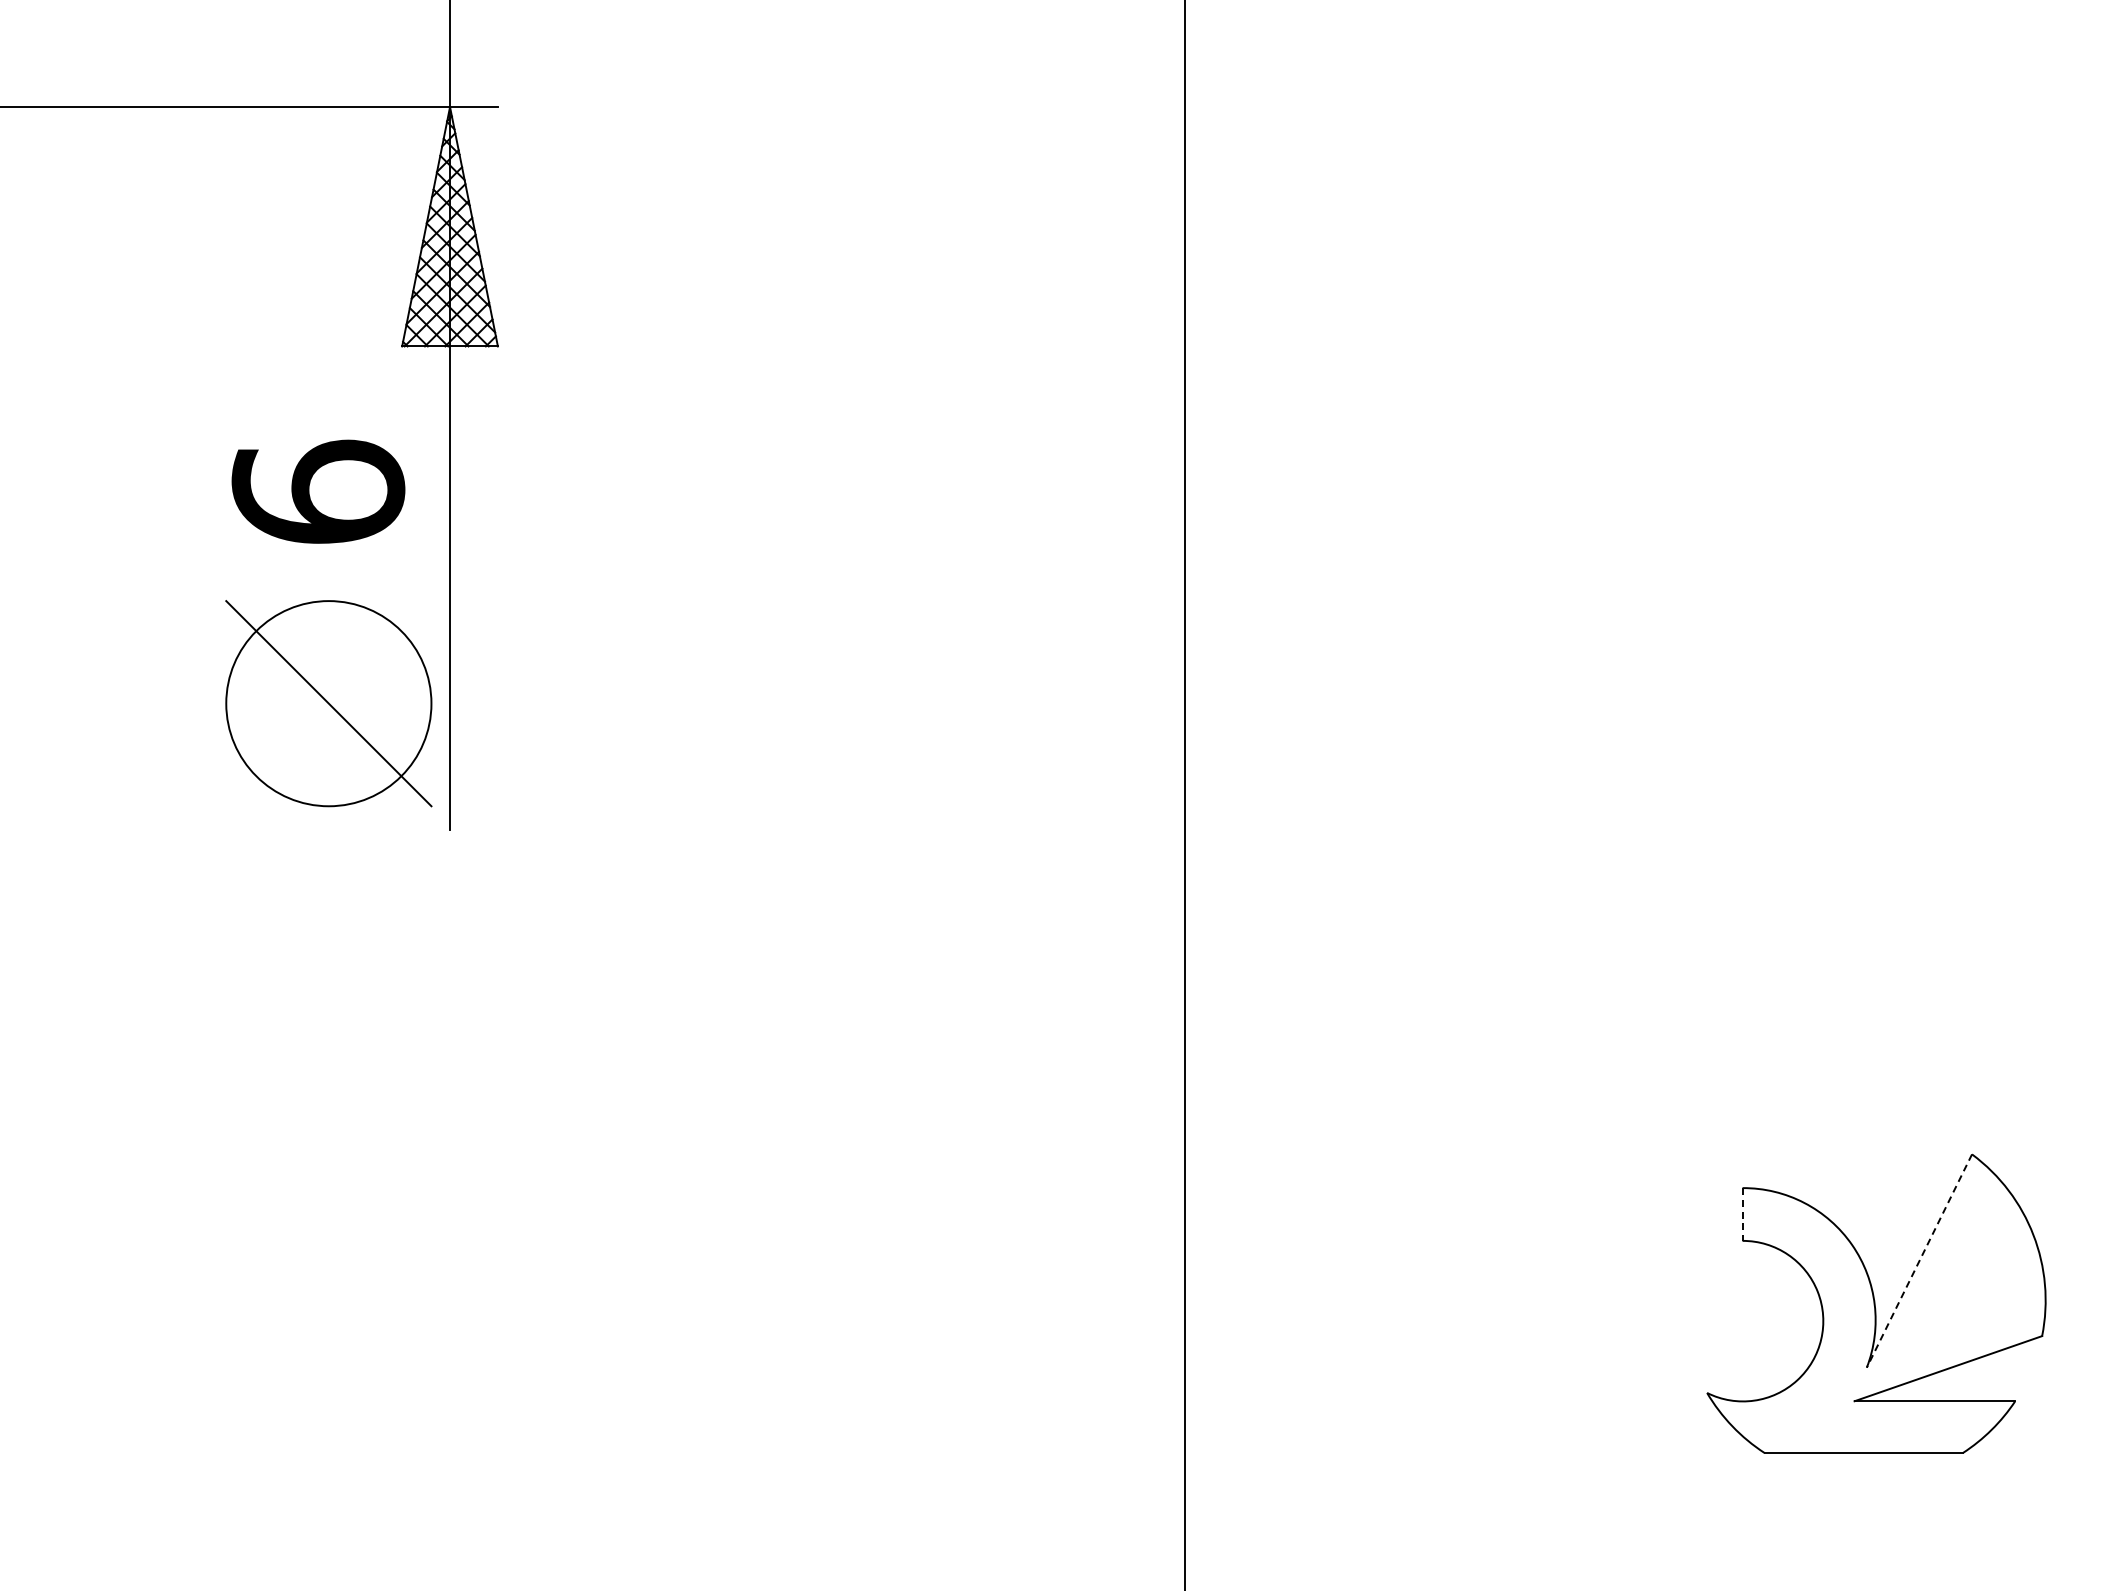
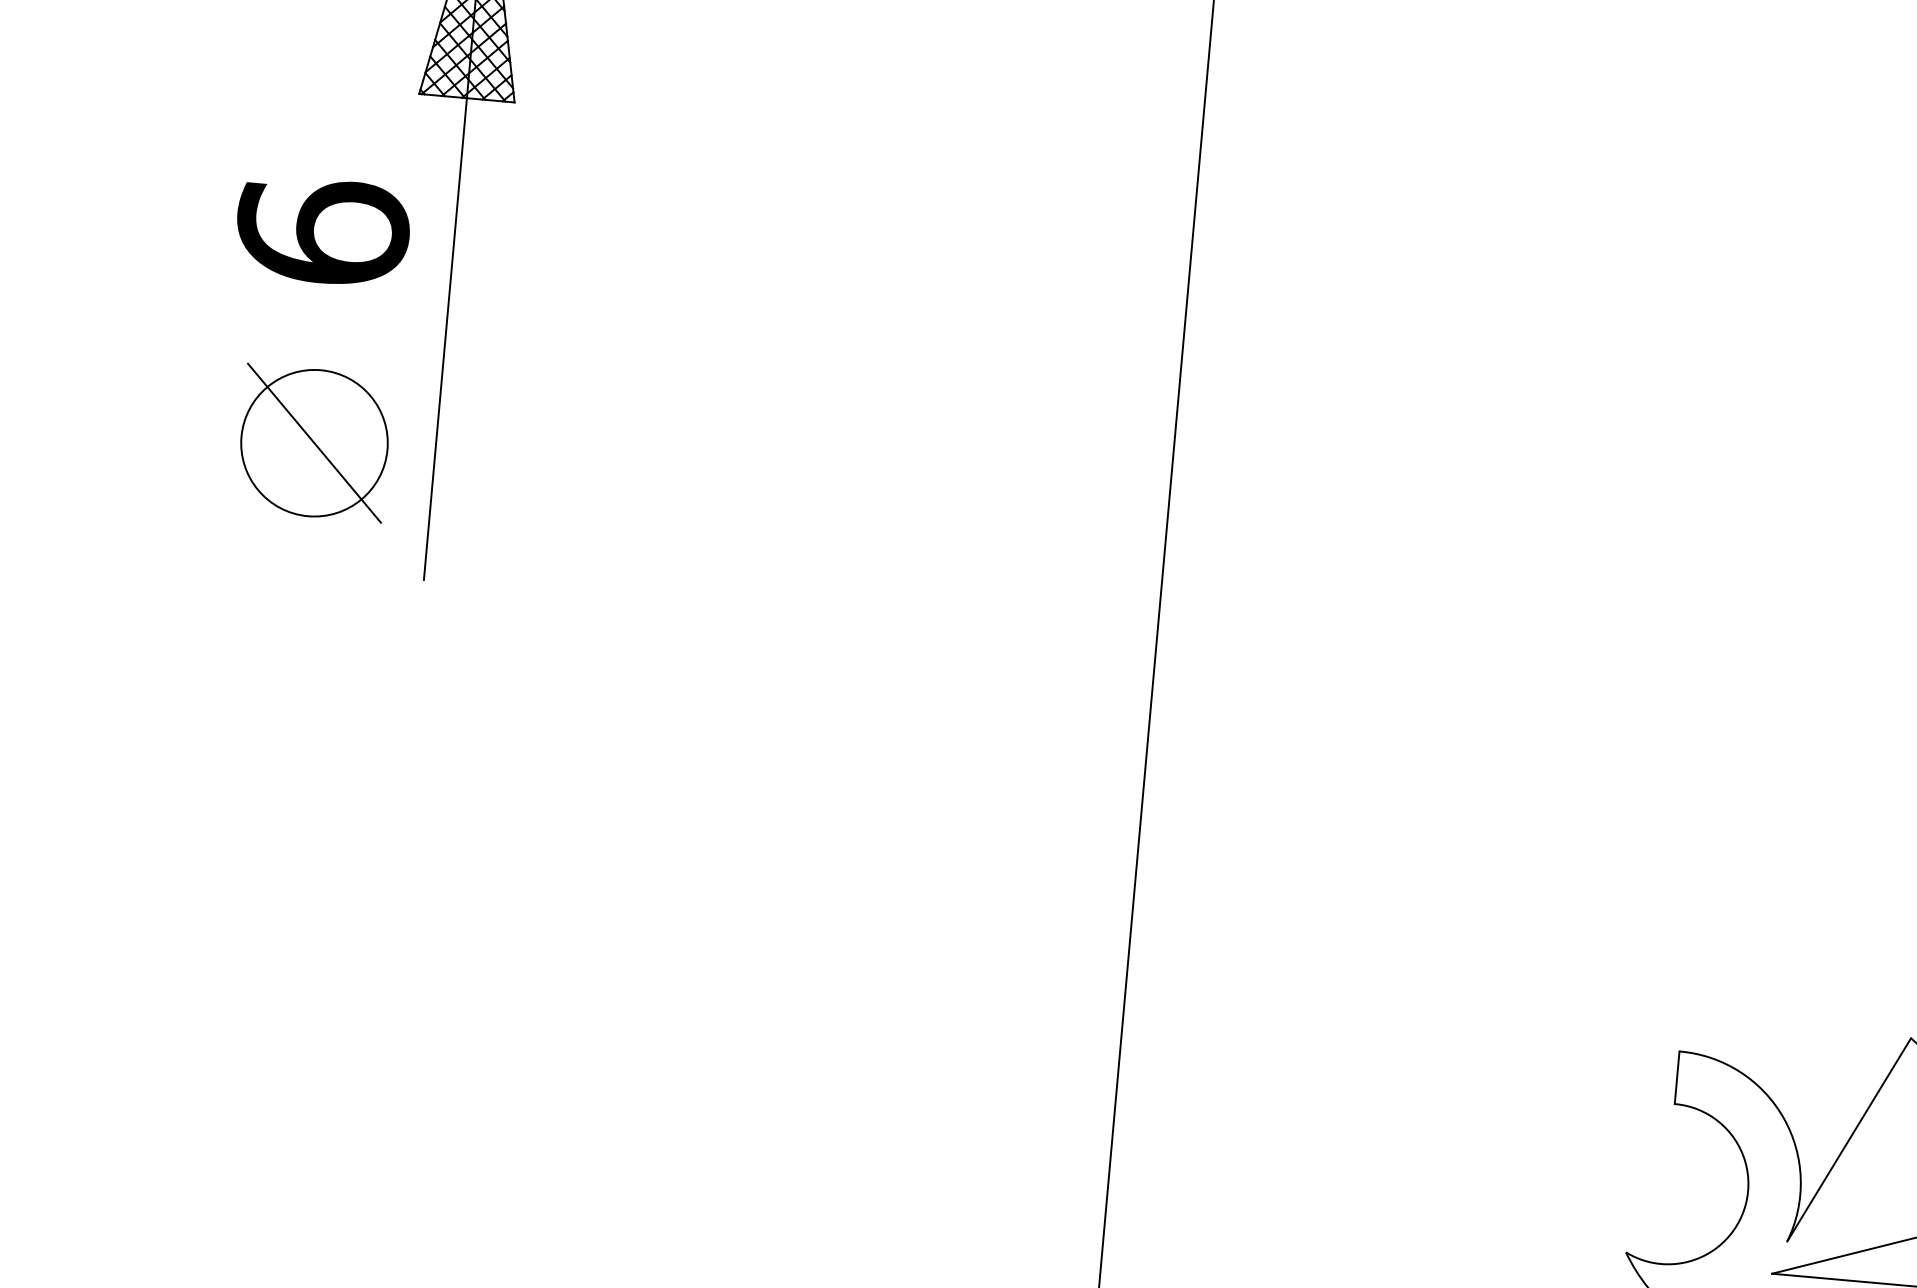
part: (328, 703) -> (314, 443), size x0.71
line: (1742, 1215) -> (1676, 1078), dashed -> solid
line: (1919, 1261) -> (1849, 1140), dashed -> solid

